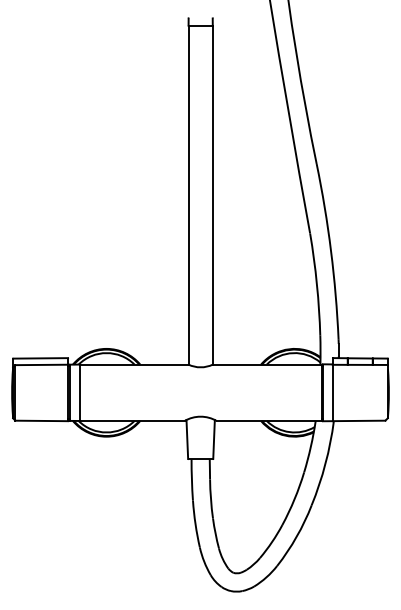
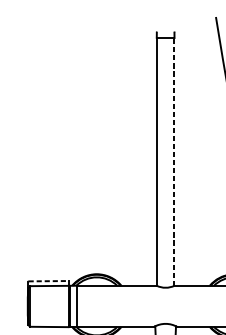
line: (212, 194) -> (174, 161), solid -> dashed
line: (41, 358) -> (49, 281), solid -> dashed

